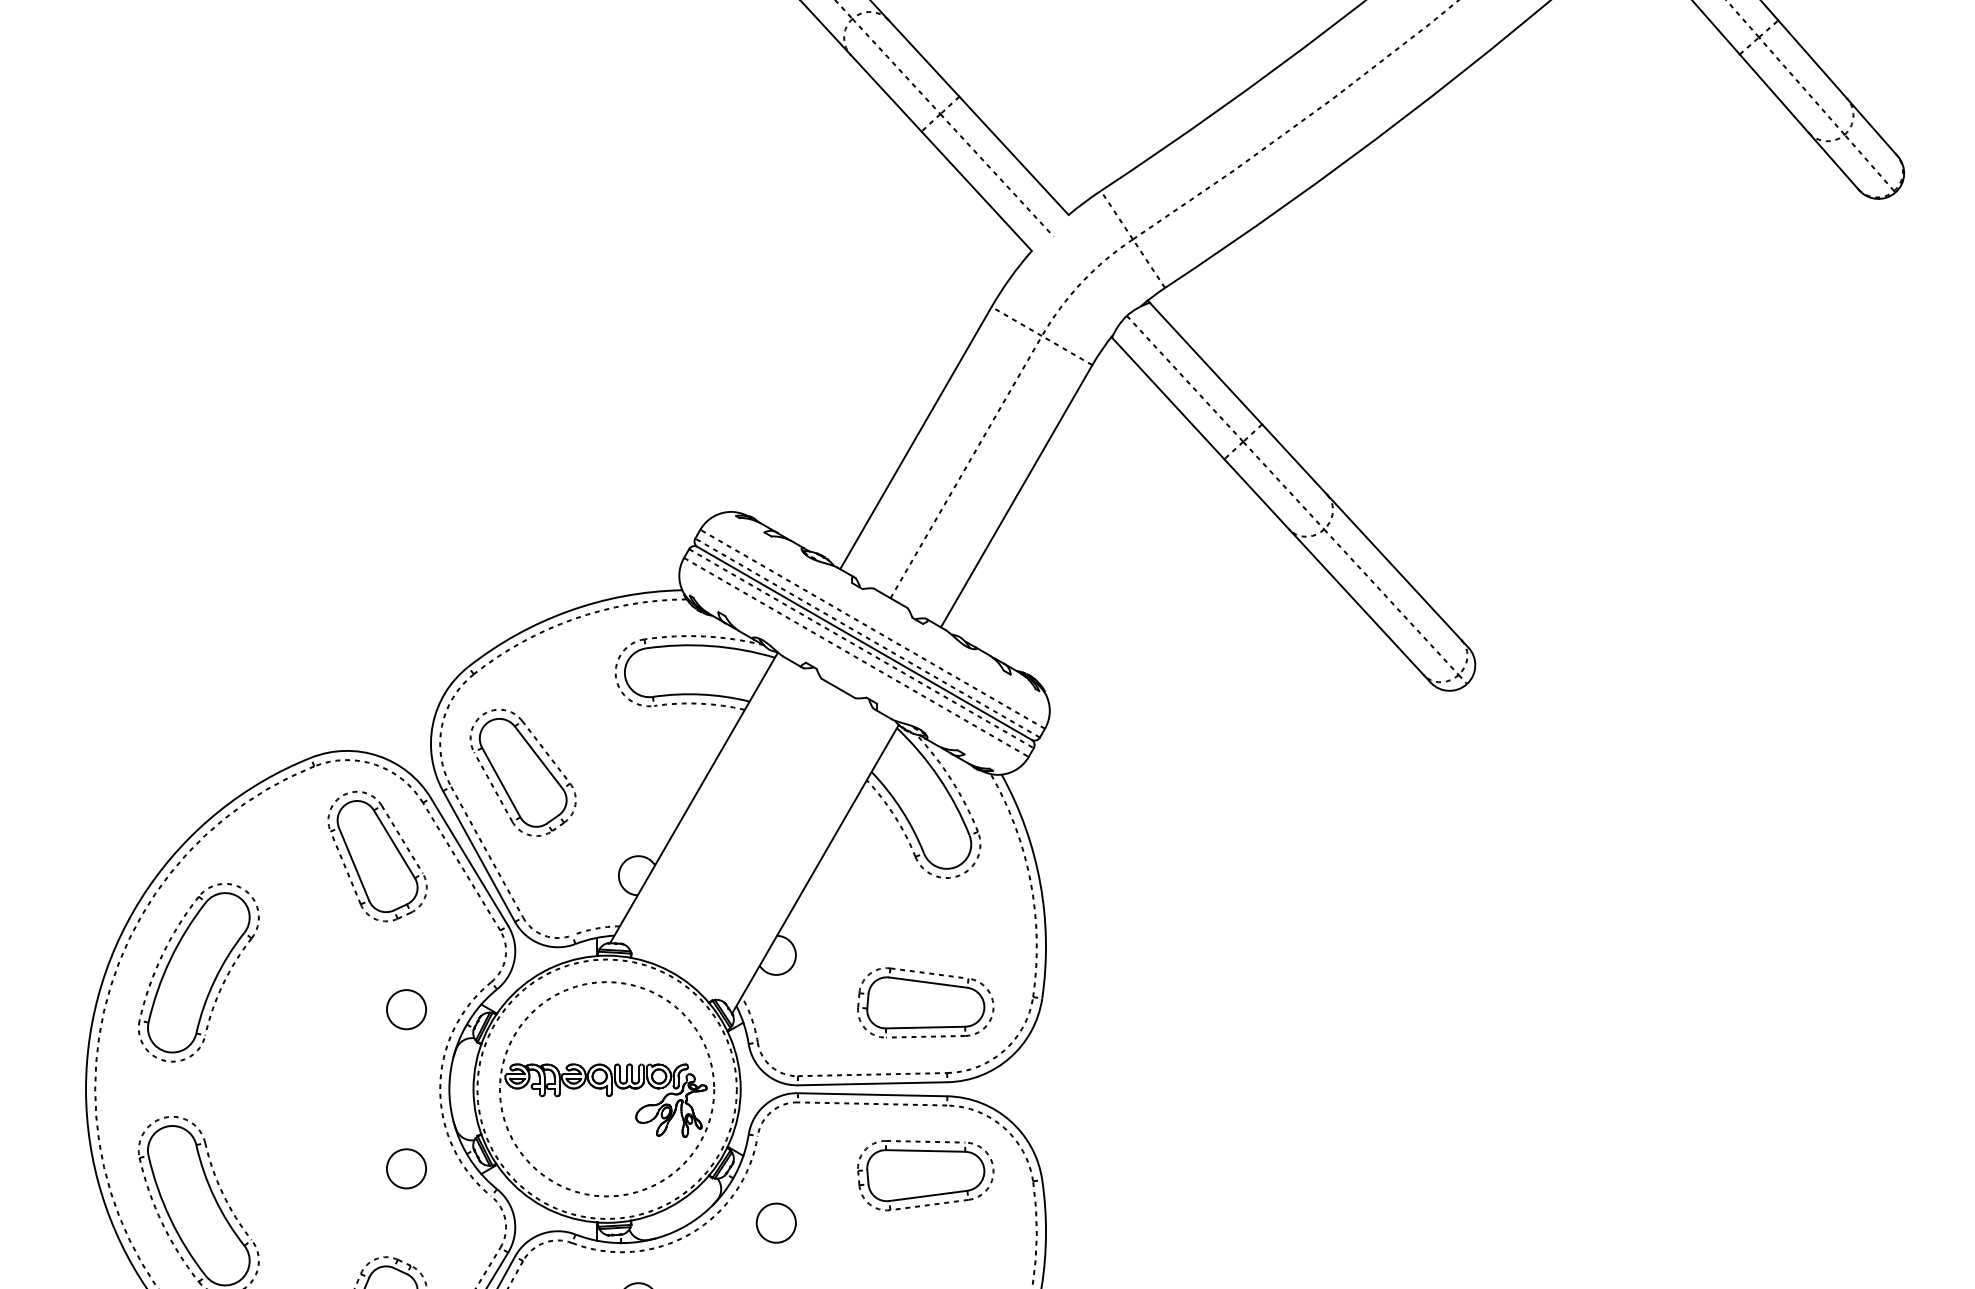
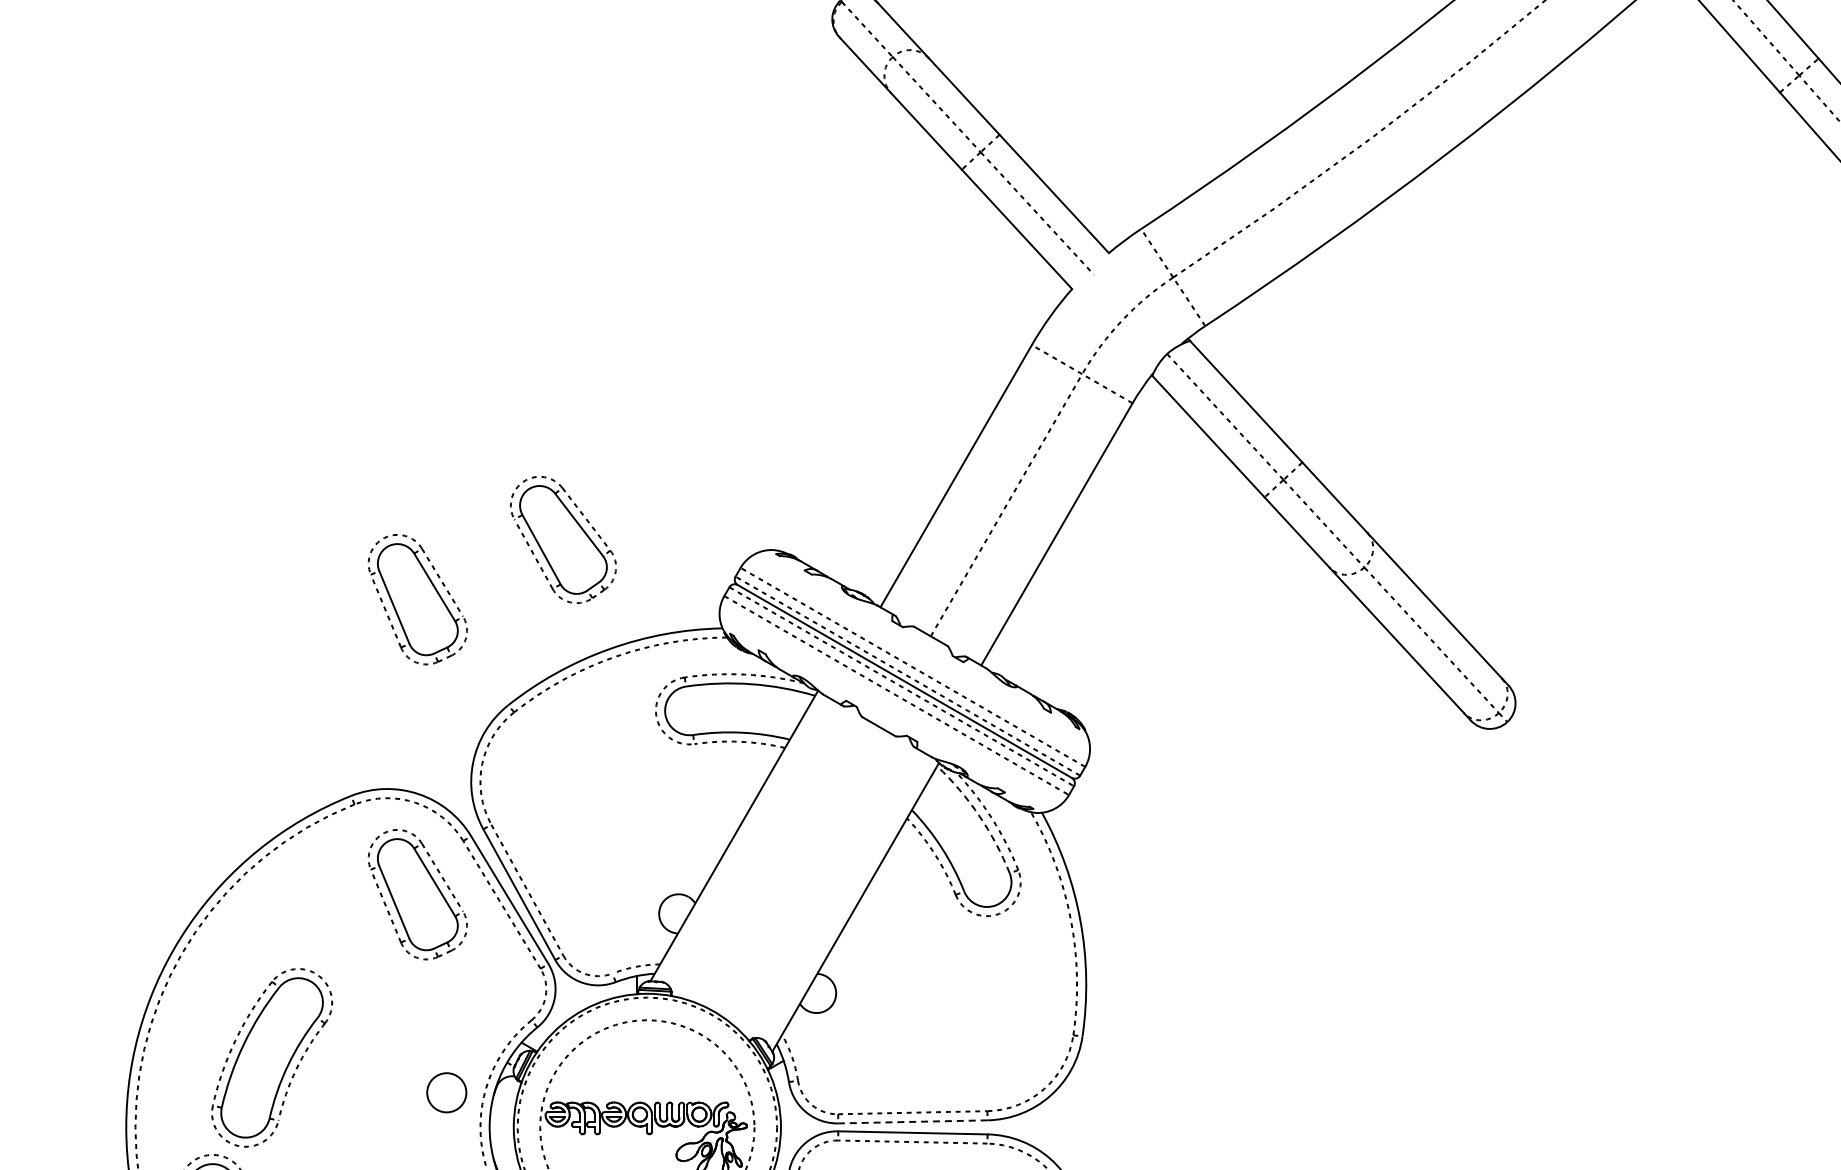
part: (377, 561) -> (417, 599), added
part: (522, 772) -> (562, 539), moved
arc: (939, 777) -> (979, 815), solid -> dashed
part: (198, 972) -> (271, 1057), moved
part: (925, 1002) -> (965, 1040), removed
circle: (406, 1009) -> (446, 1092), moved
line: (872, 1083) -> (912, 1121), solid -> dashed

